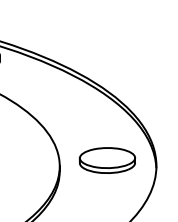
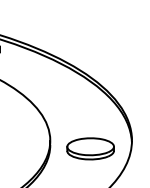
part: (107, 160) -> (90, 148), moved

